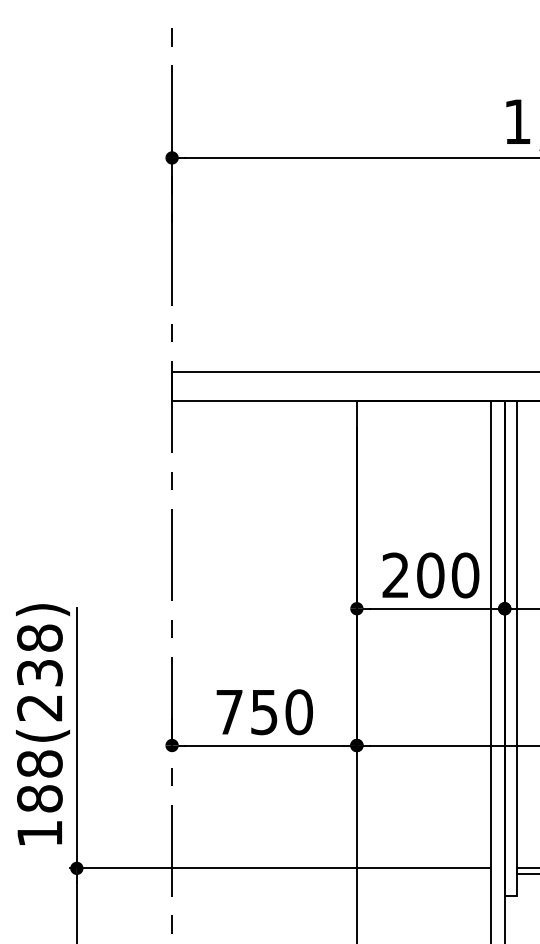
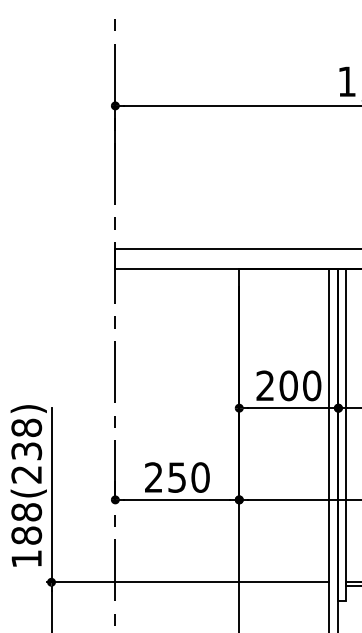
text: (228, 712) -> (153, 477), 750 -> 250

